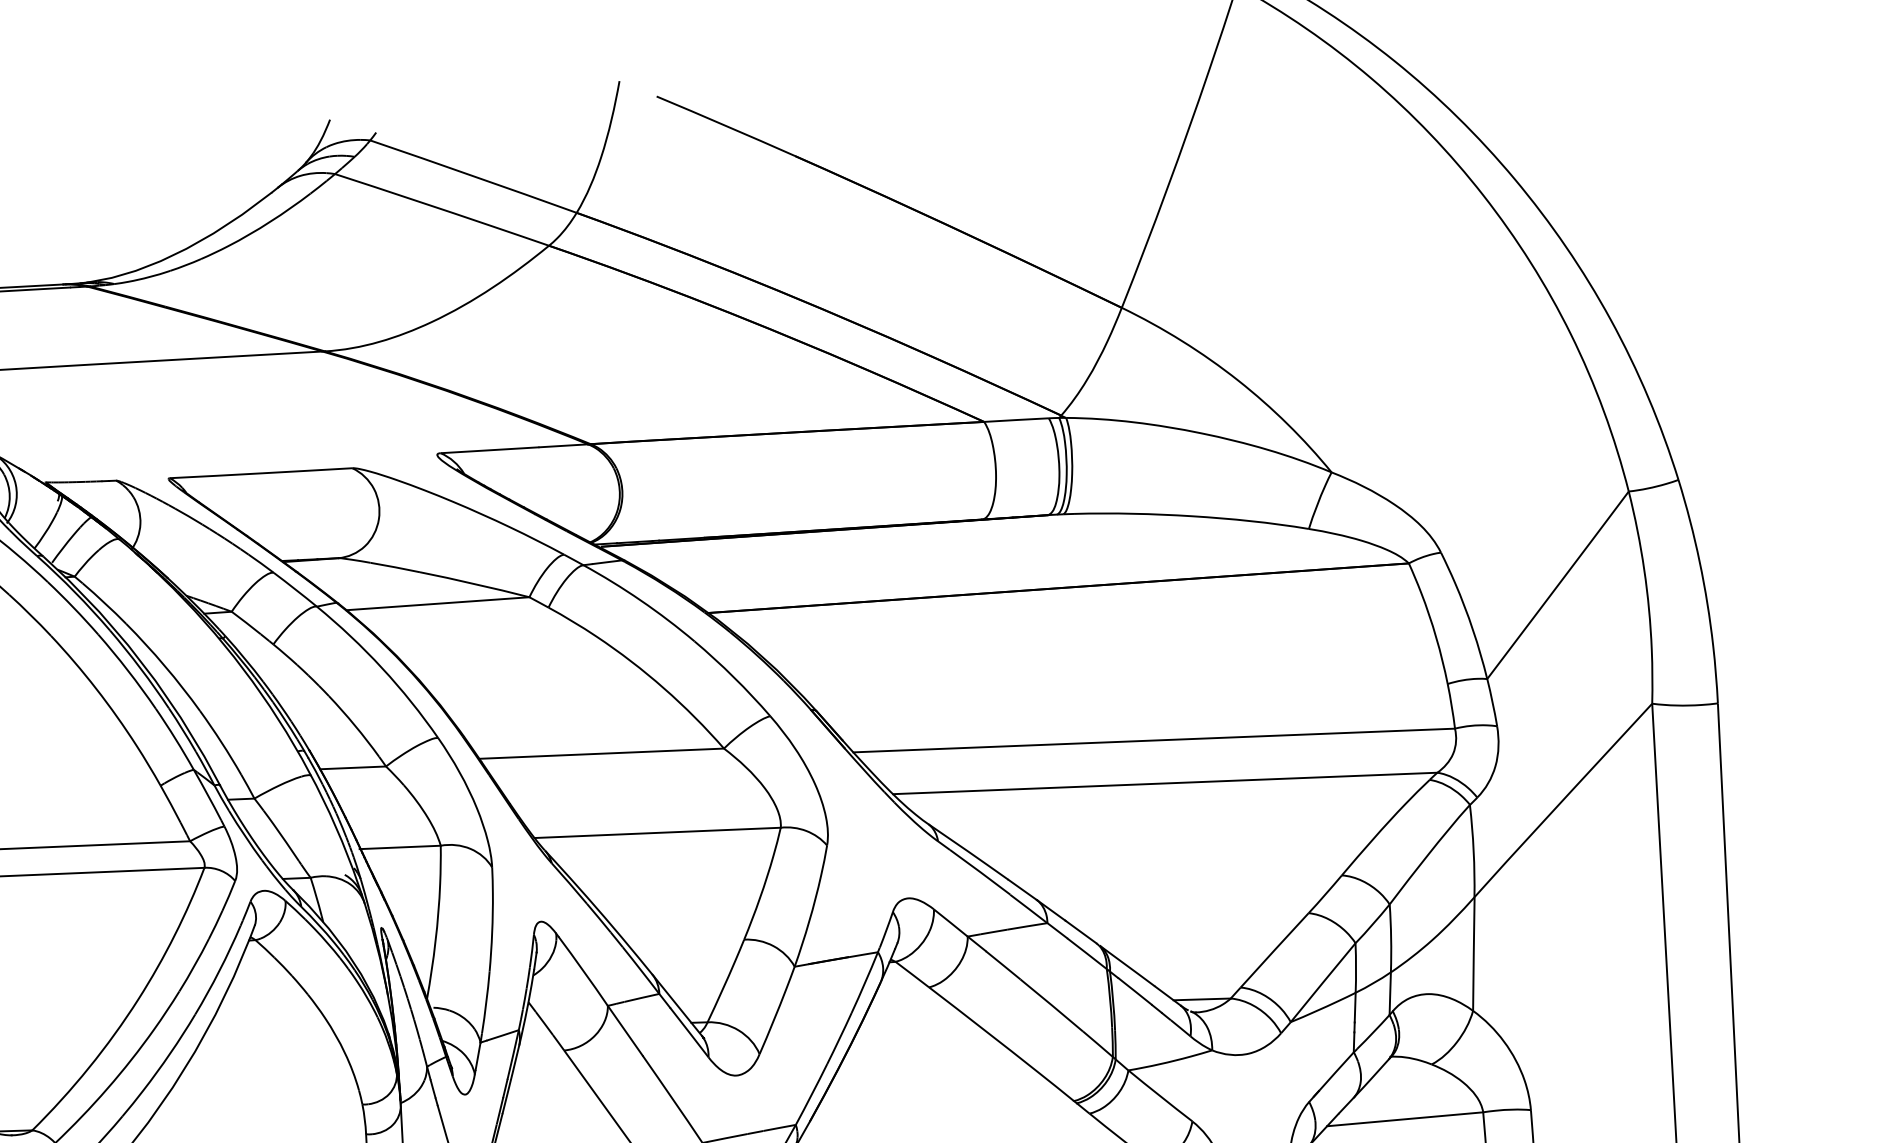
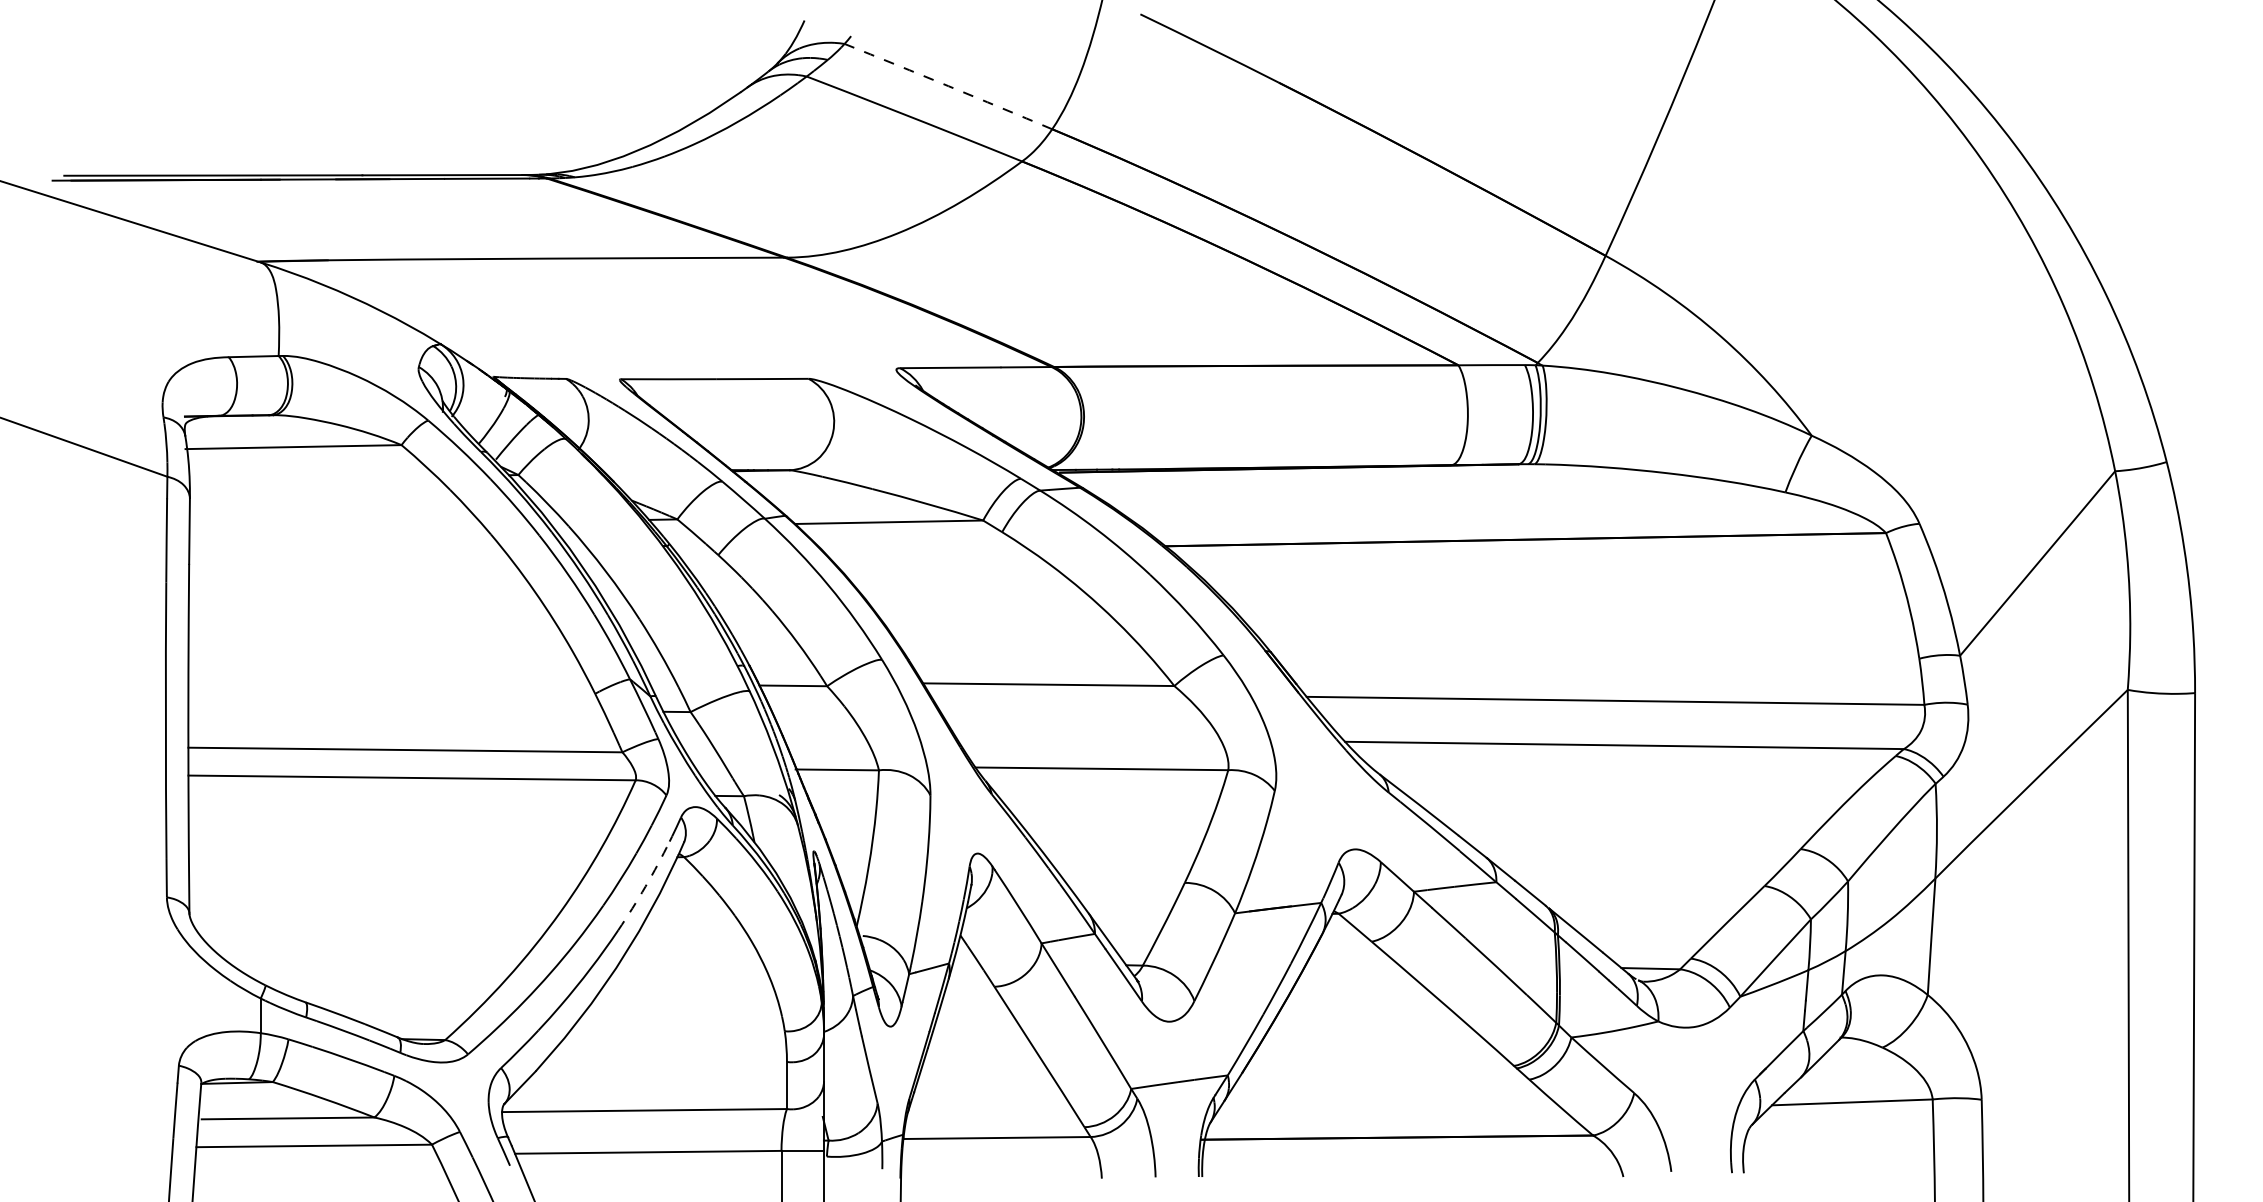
arc: (473, 176) -> (948, 86), solid -> dashed
arc: (219, 970) -> (645, 886), solid -> dashed

